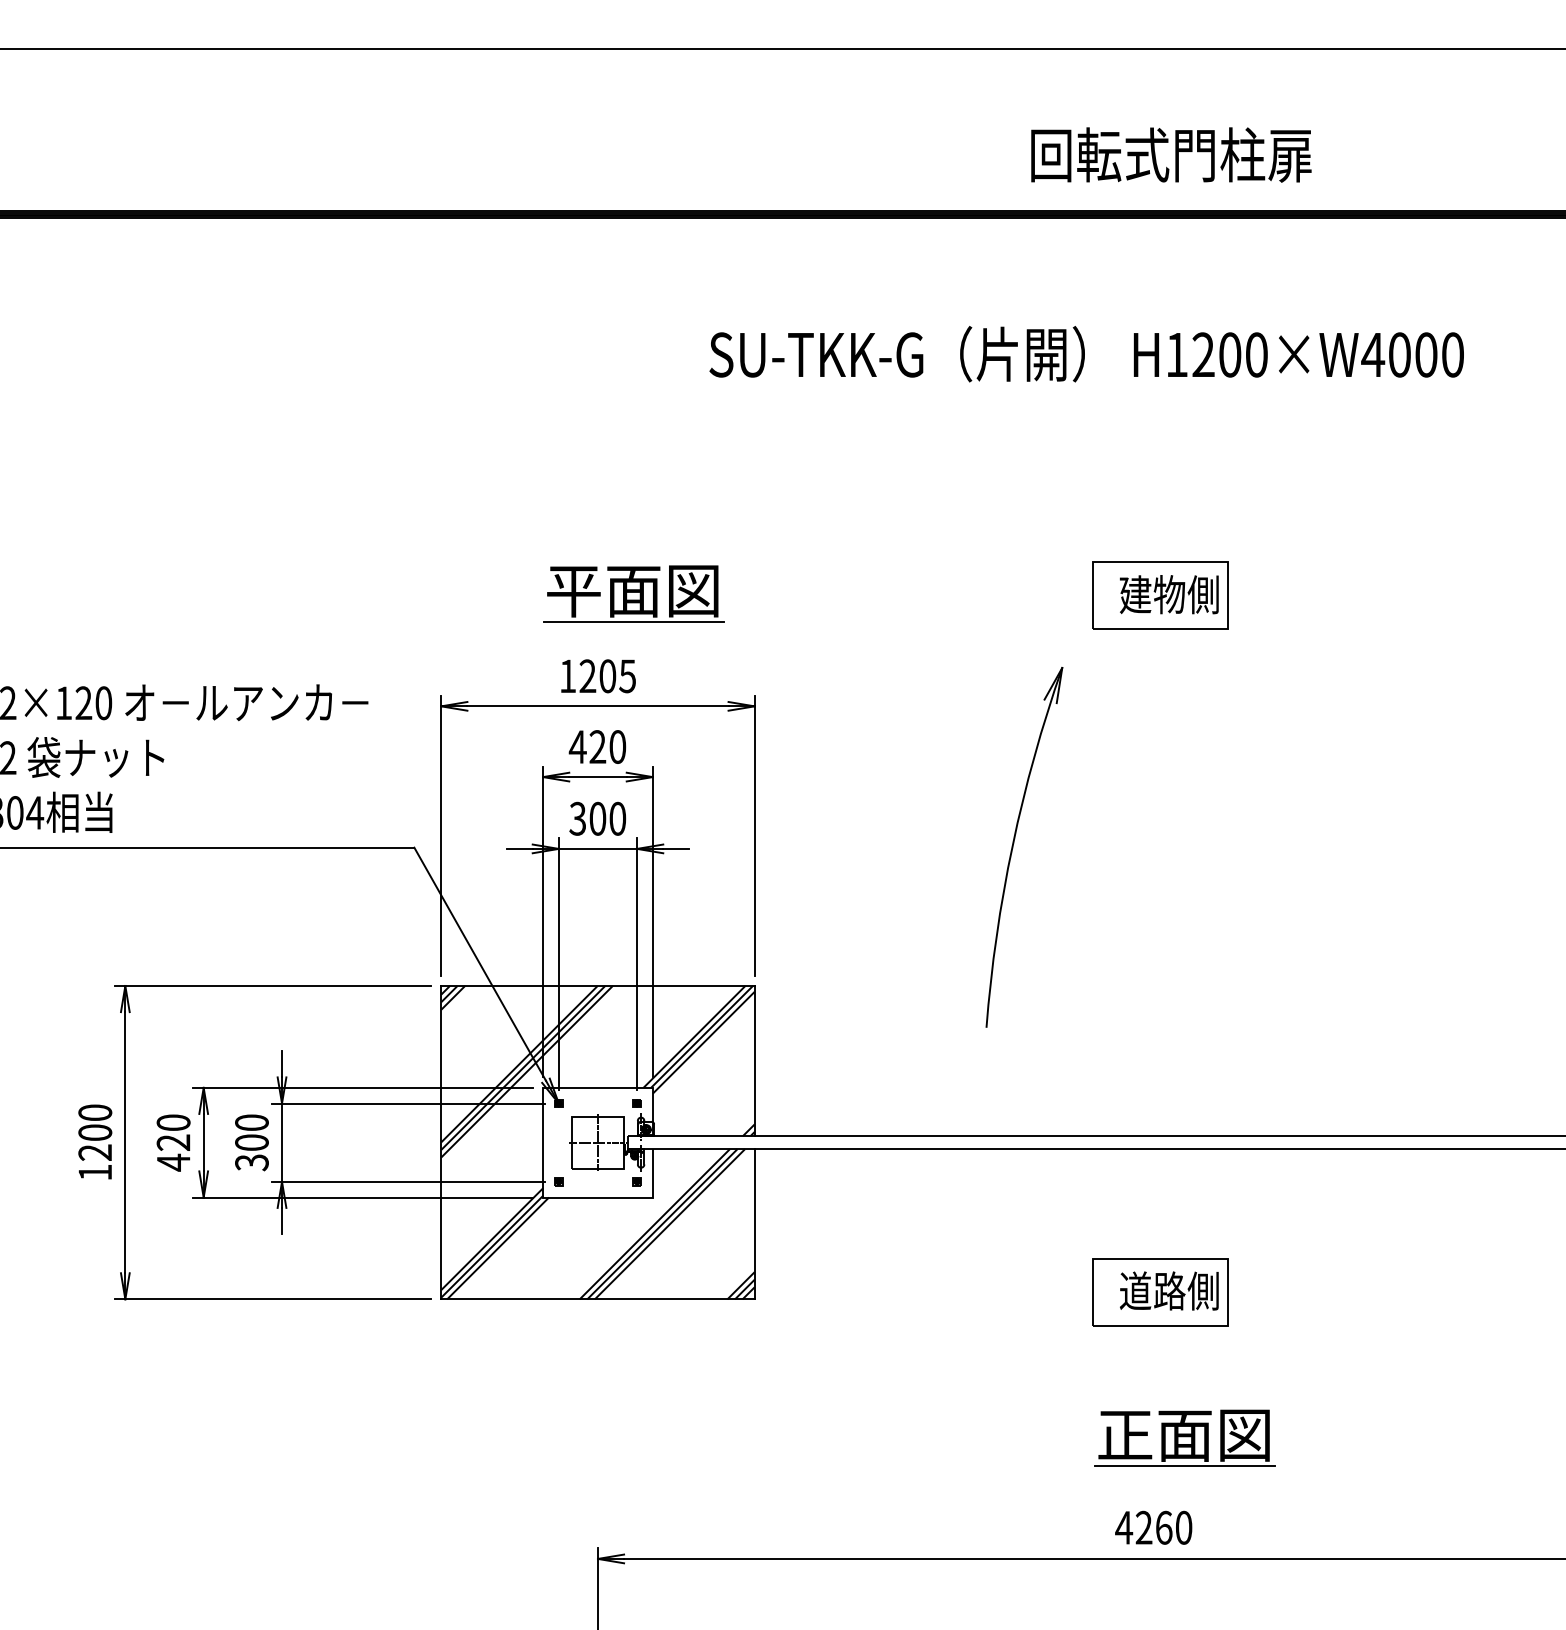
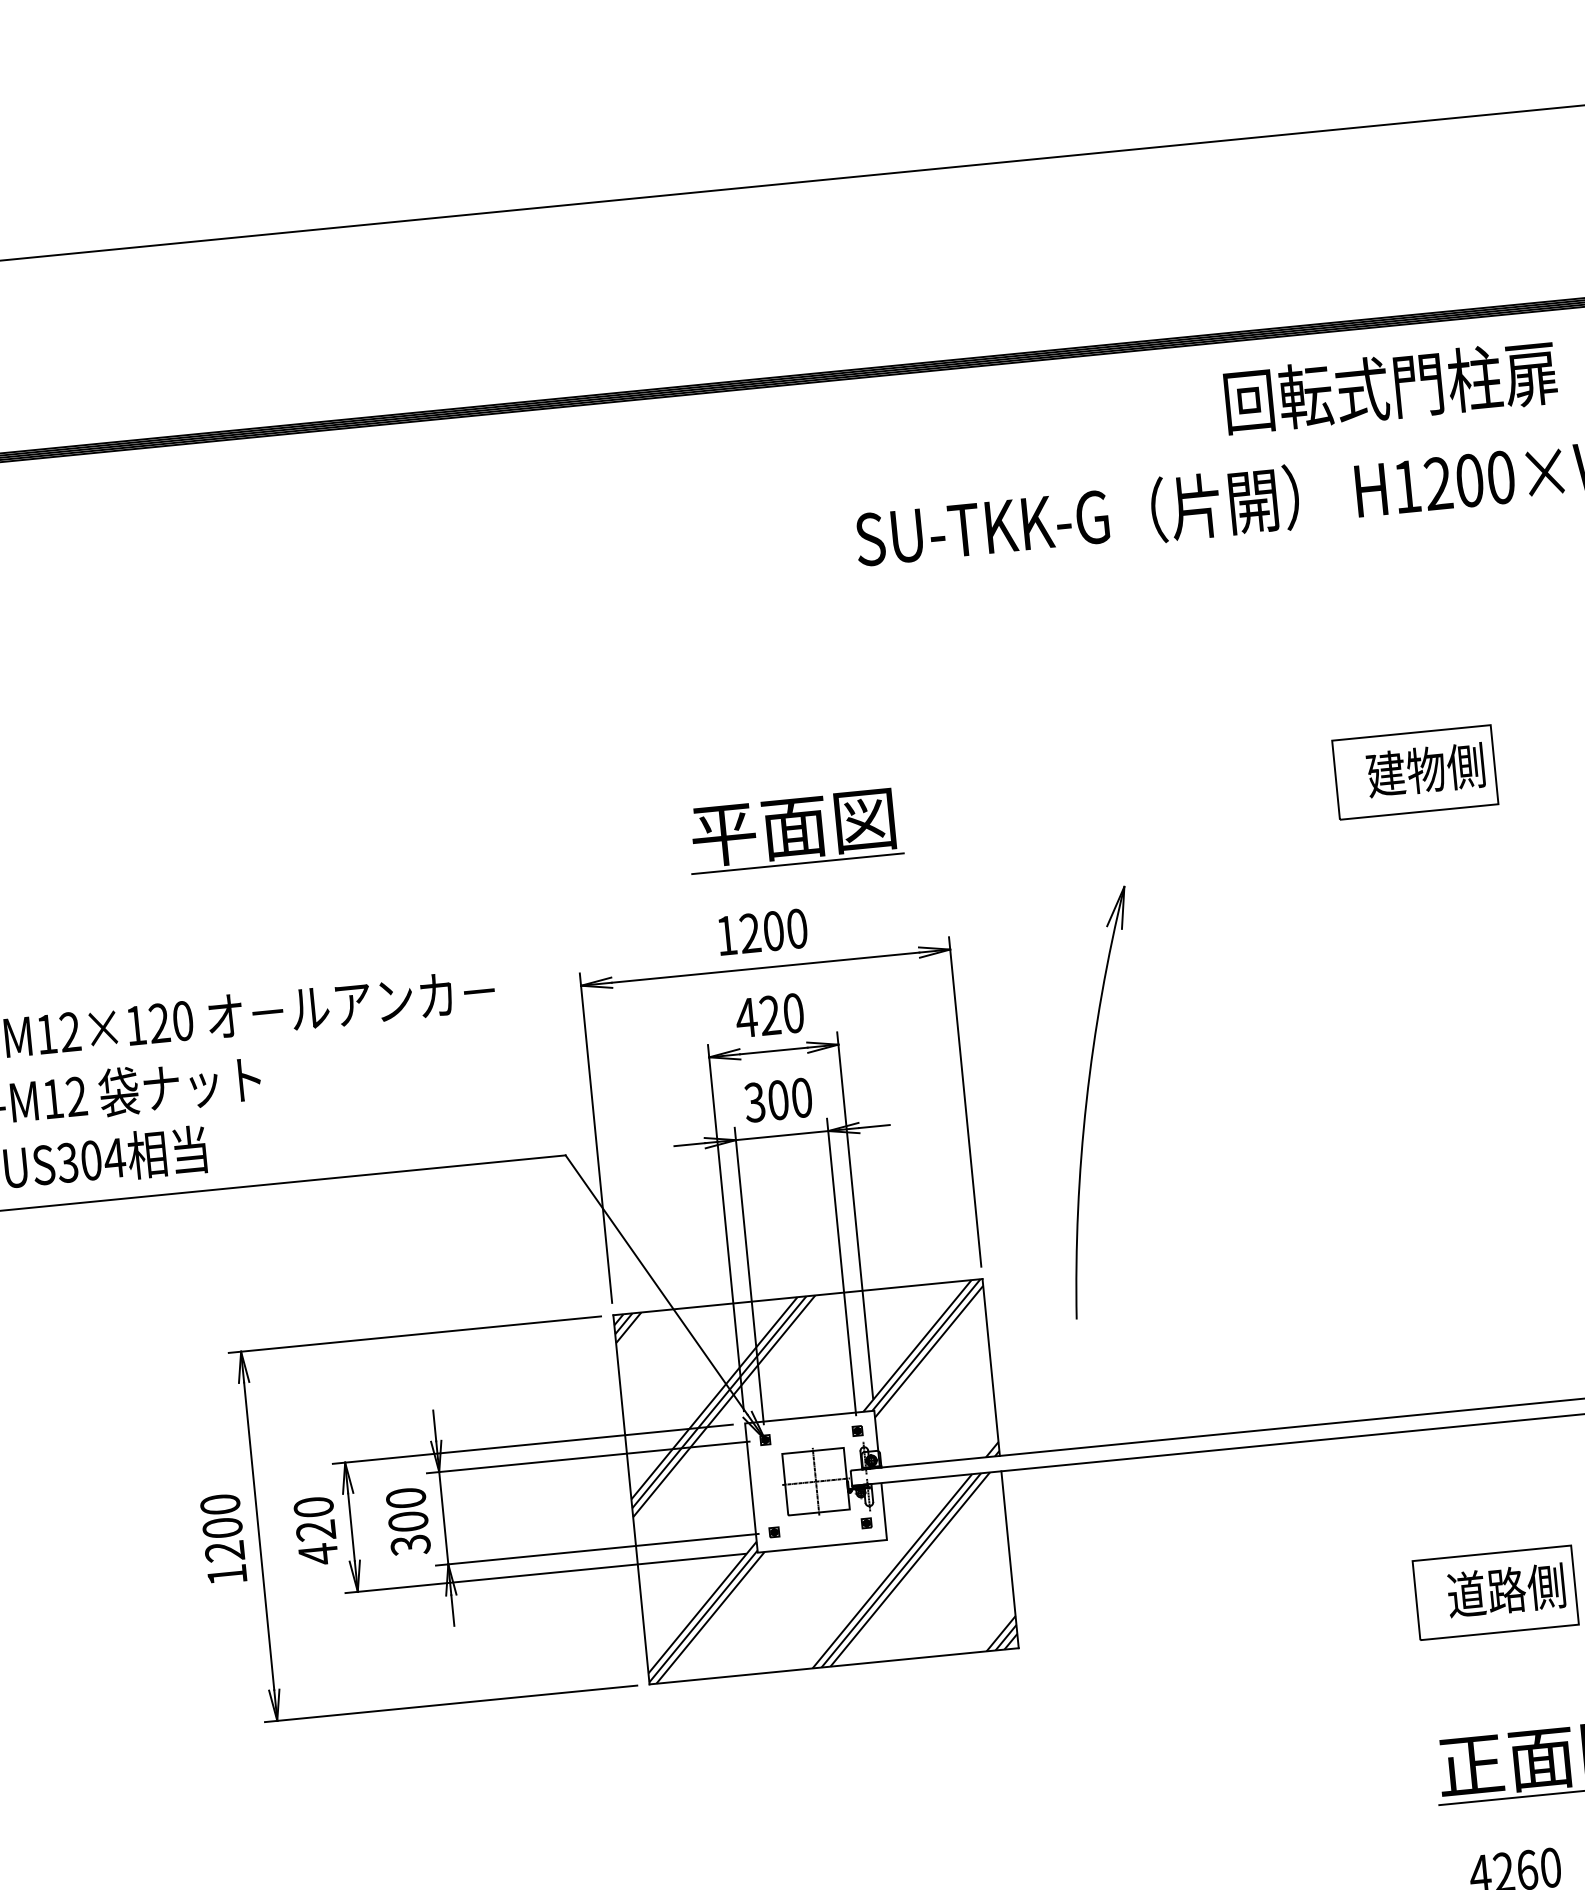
text: (1171, 154) -> (1390, 386), moved
text: (627, 676) -> (796, 929), 1205 -> 1200
part: (1014, 843) -> (1088, 1099), moved

